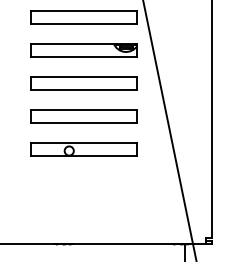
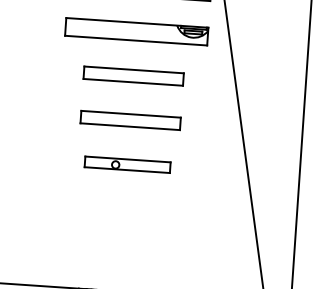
part: (83, 83) -> (132, 76), size x0.7
part: (83, 116) -> (129, 120), size x0.7
part: (83, 149) -> (126, 164), size x0.6

